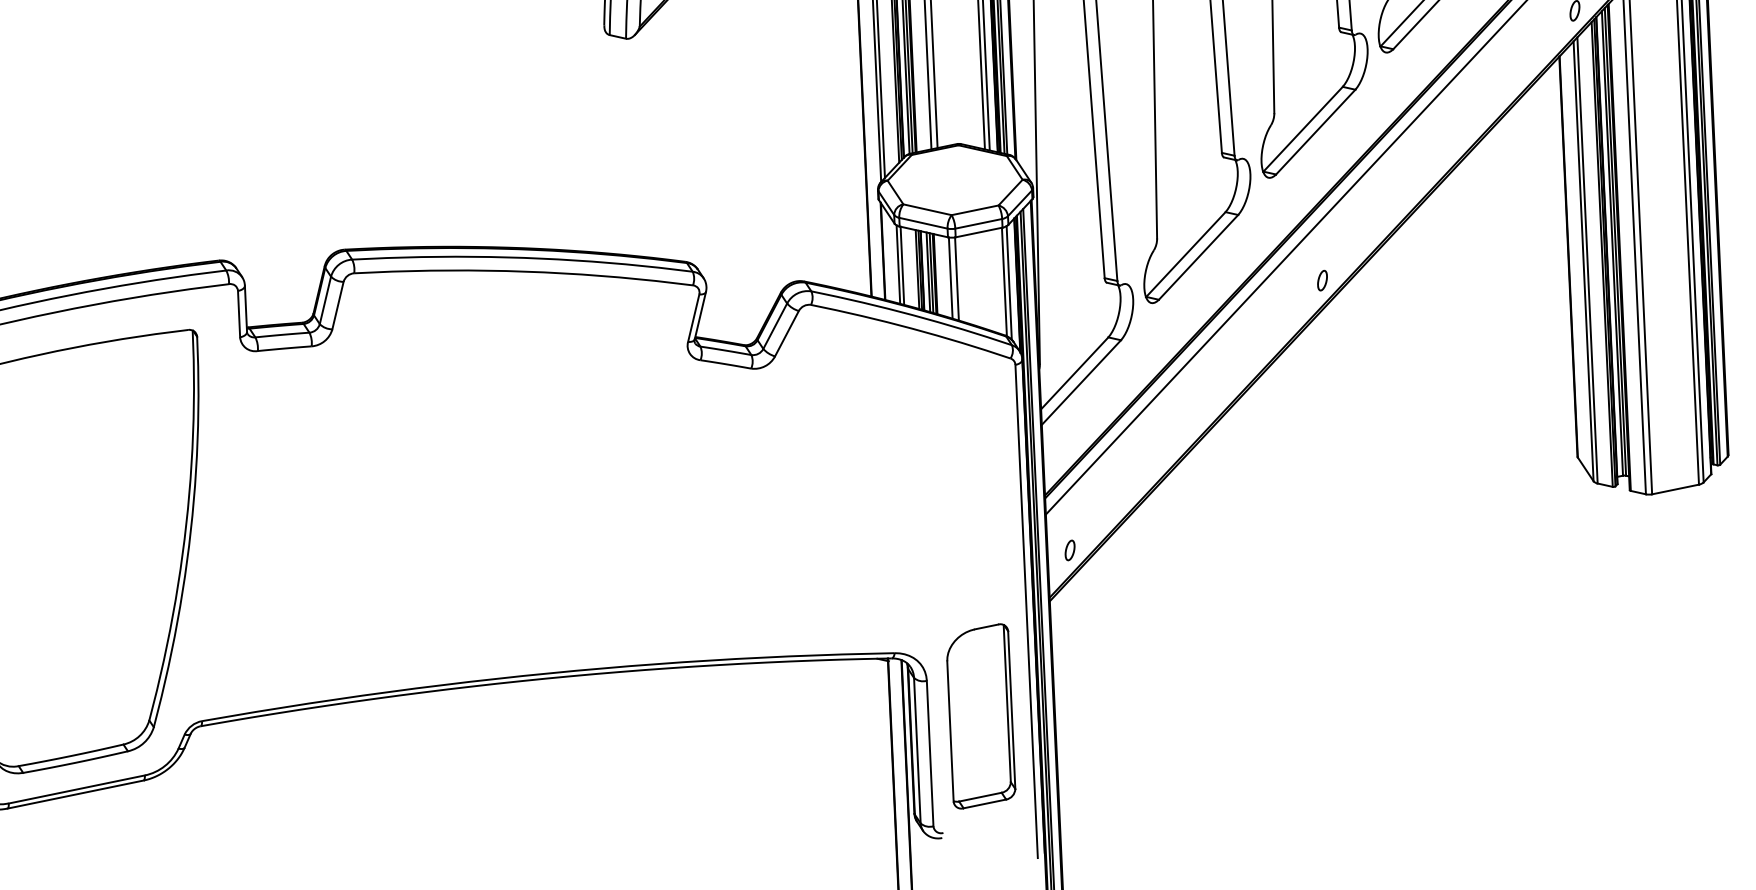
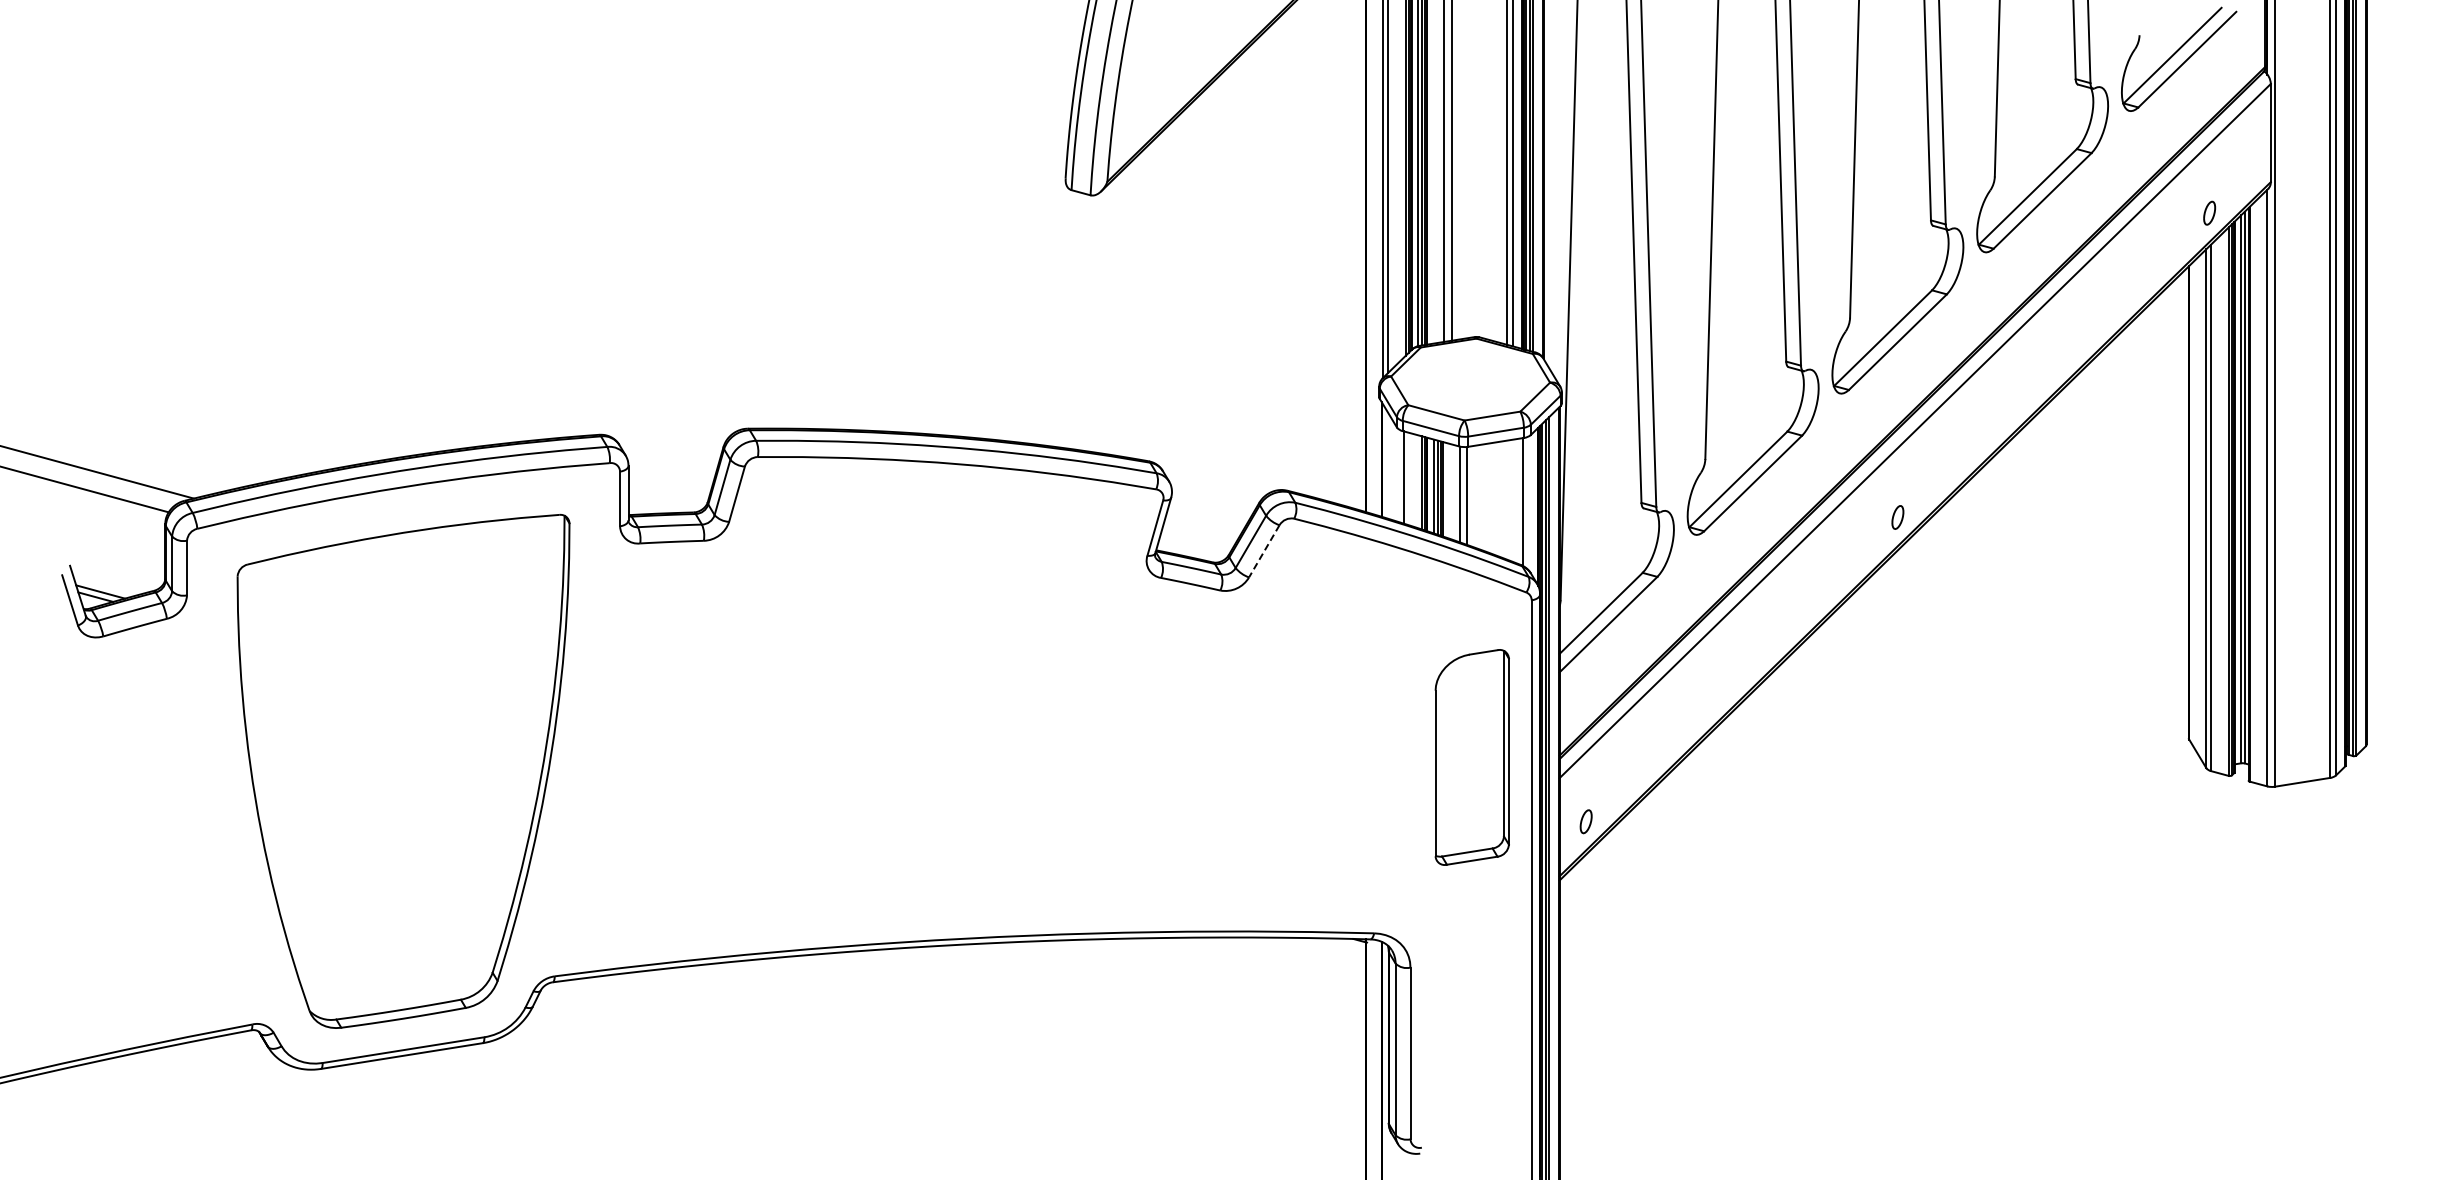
line: (898, 264) -> (1399, 475), removed
line: (1008, 283) -> (1528, 503), removed
line: (787, 333) -> (1264, 551), solid -> dashed
part: (980, 716) -> (1471, 757), moved

